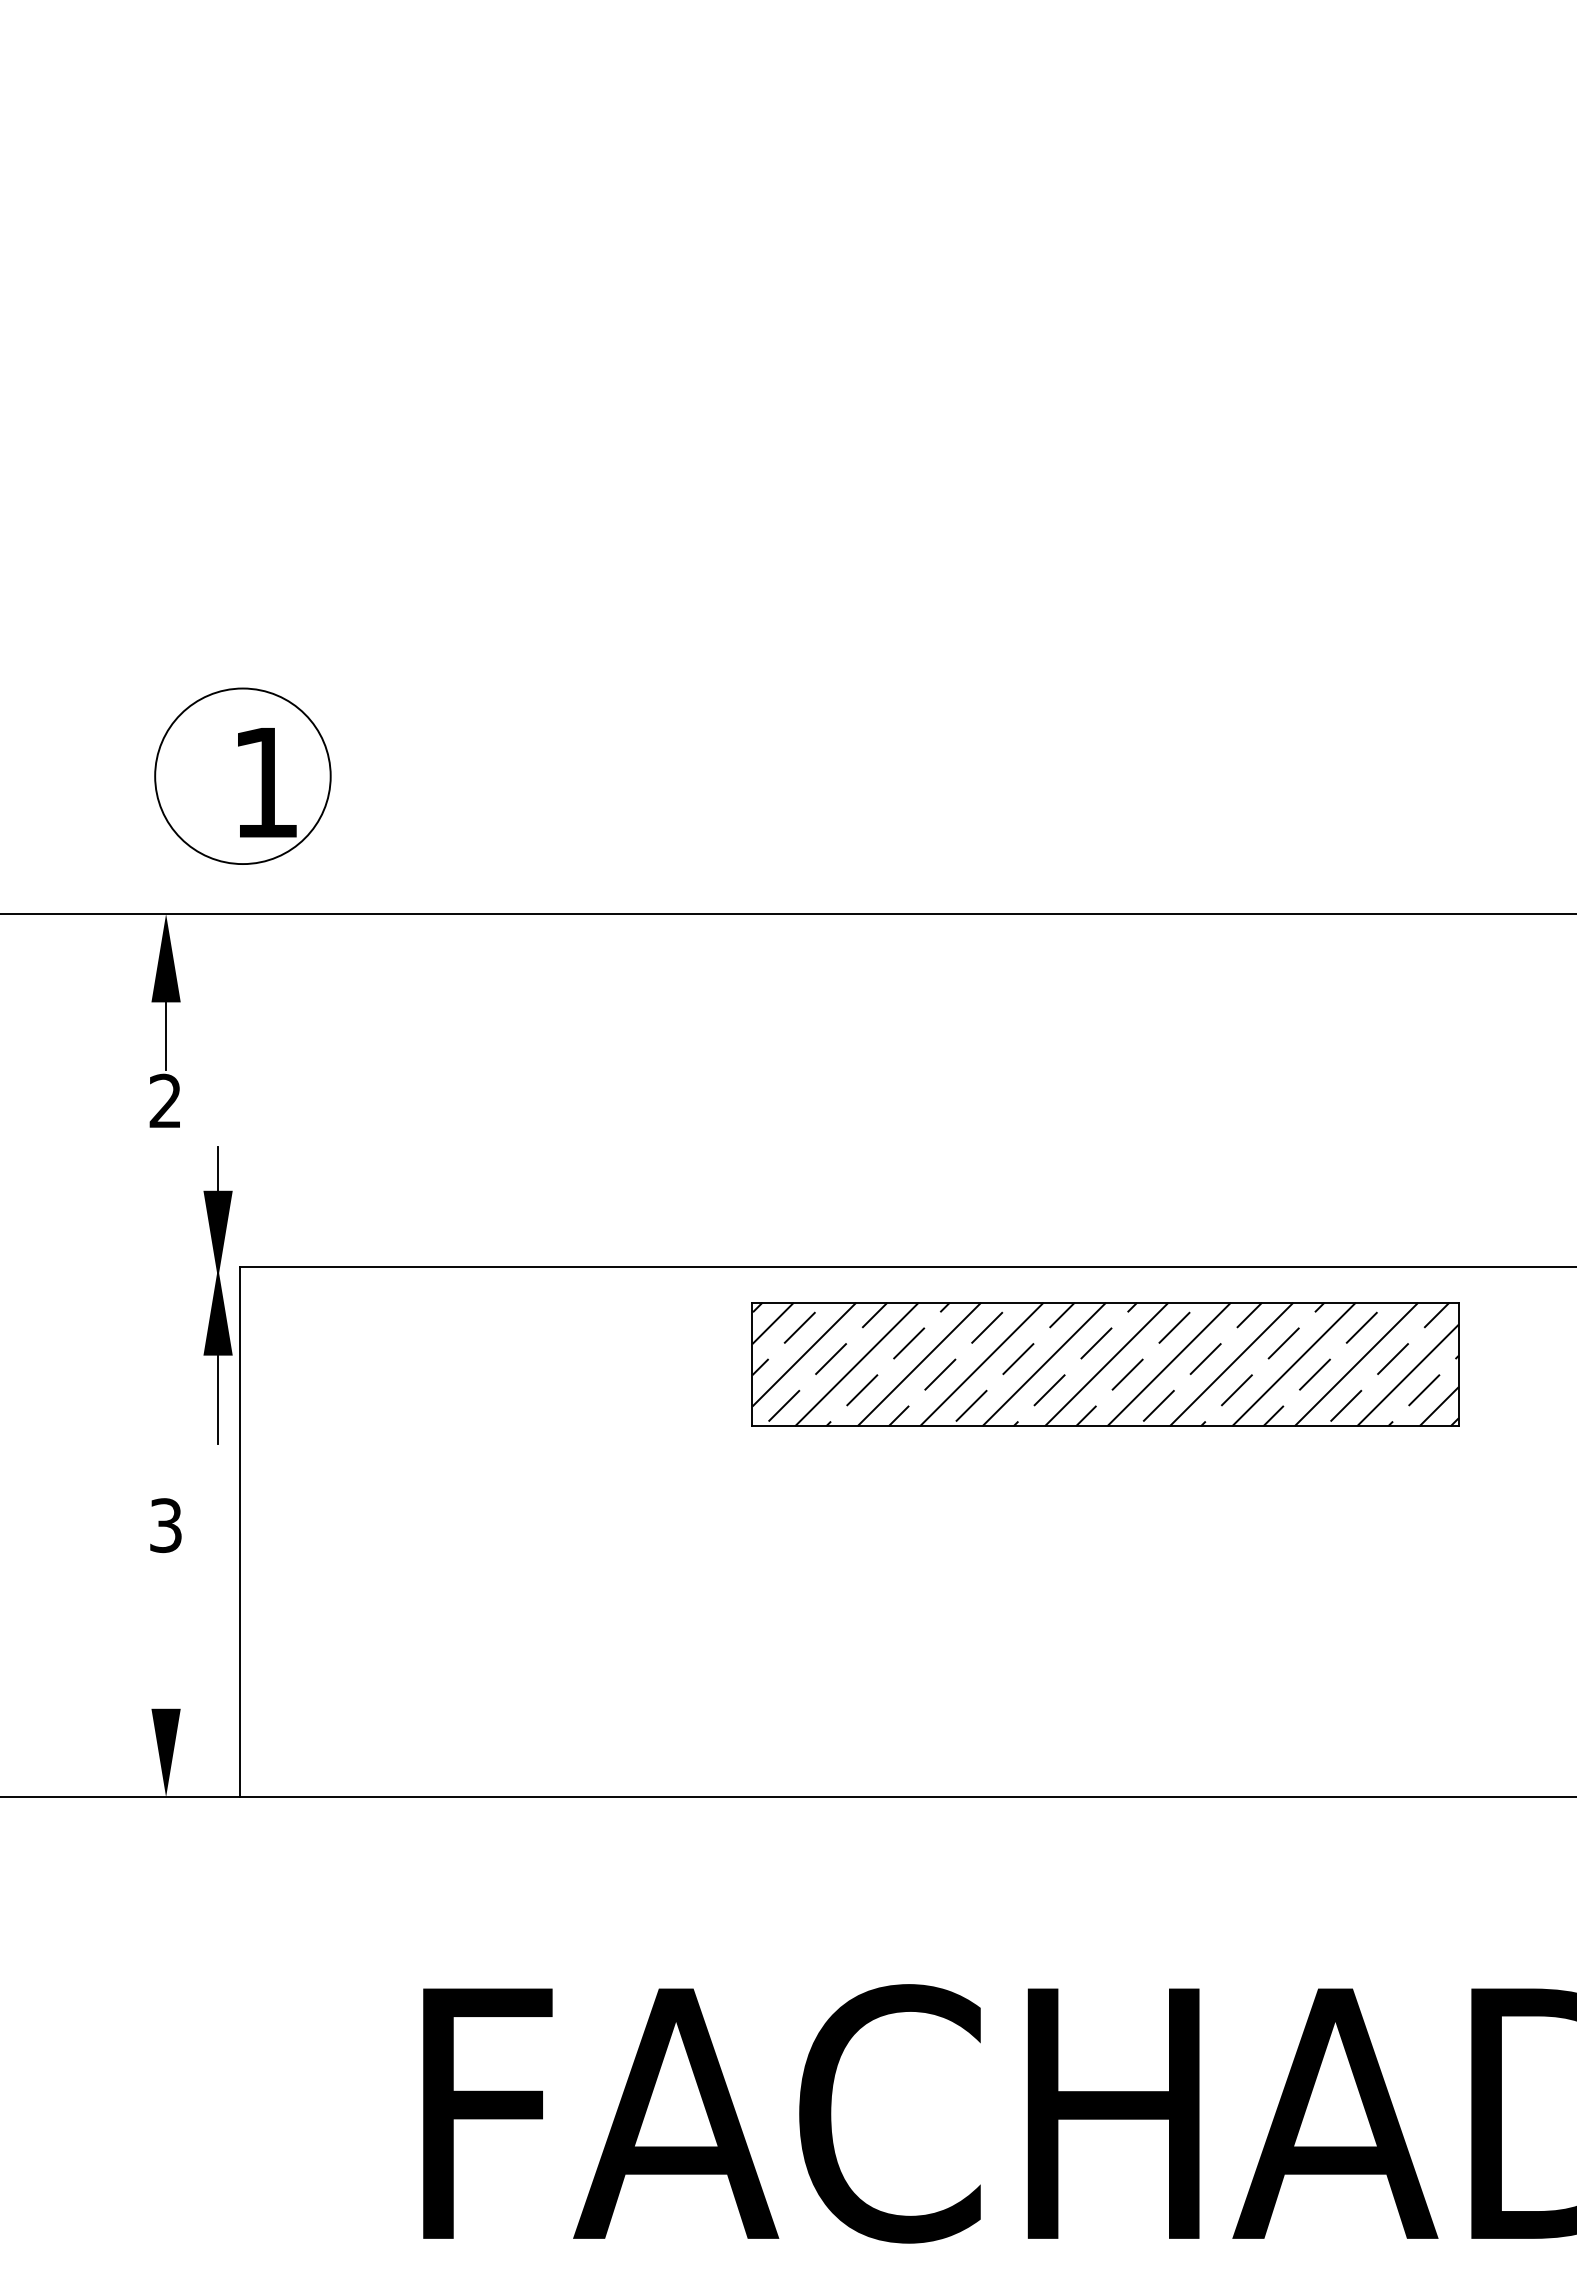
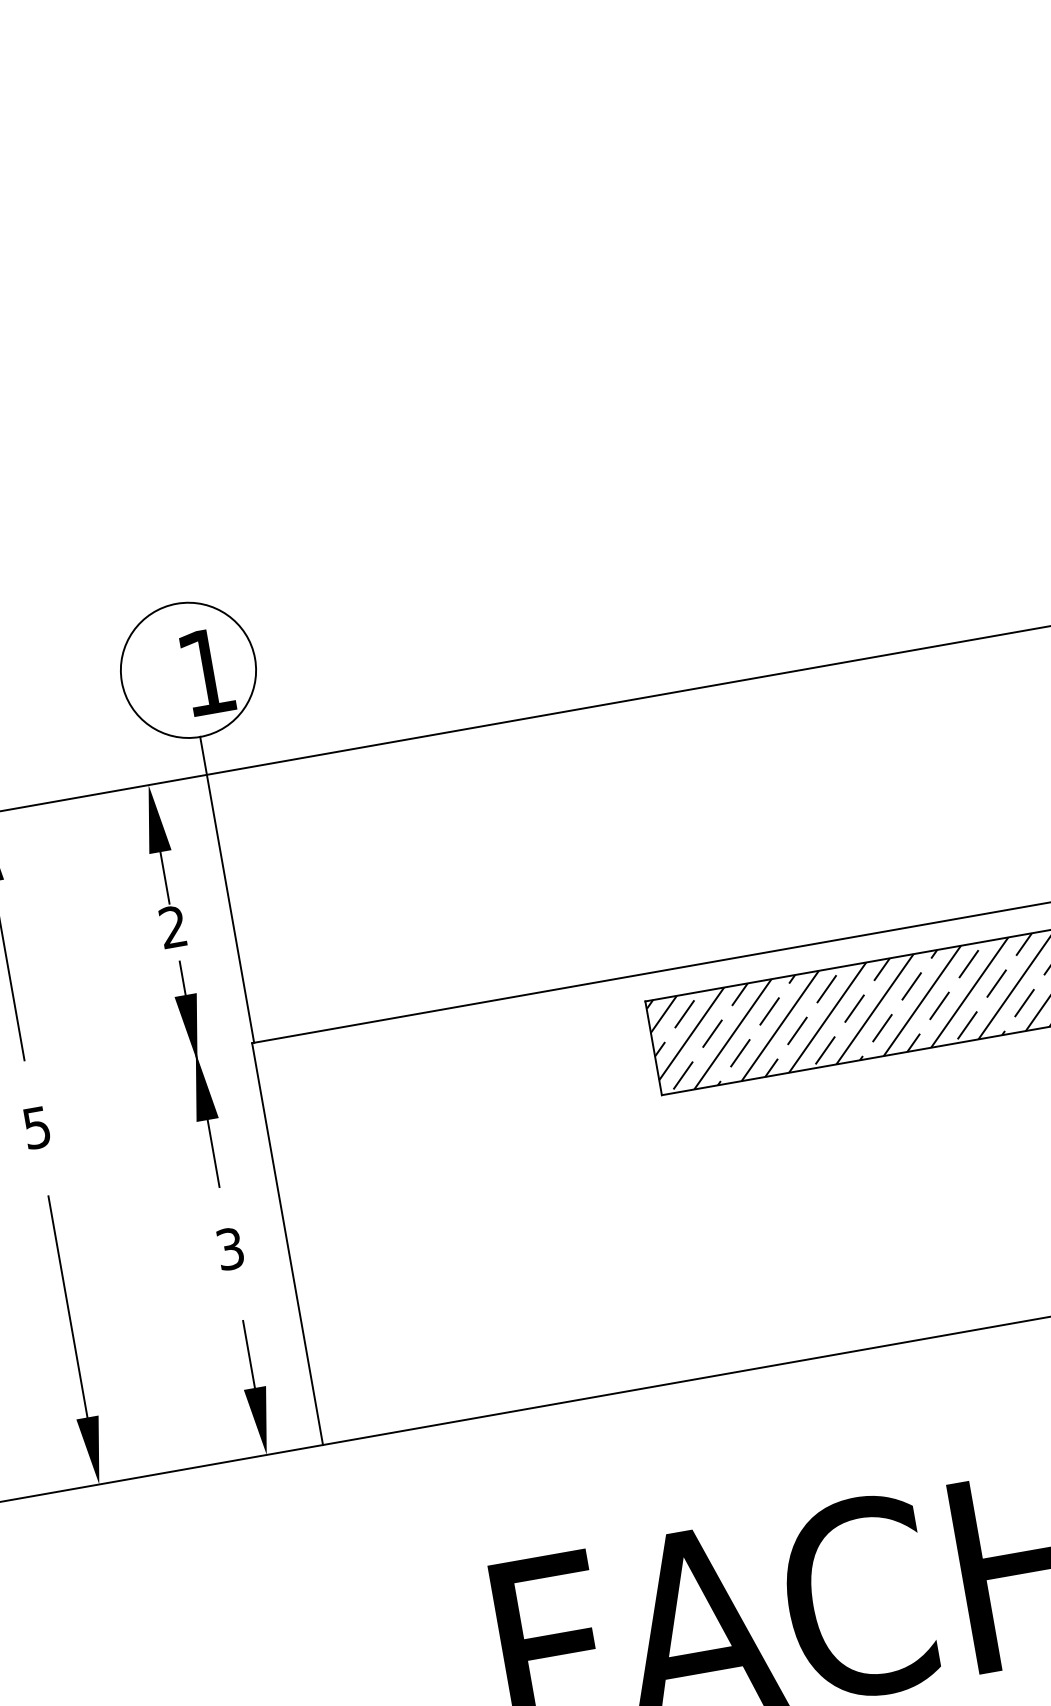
line: (242, 1065) -> (226, 889), added
part: (217, 1295) -> (199, 1074), moved
line: (166, 1664) -> (249, 1354), added

